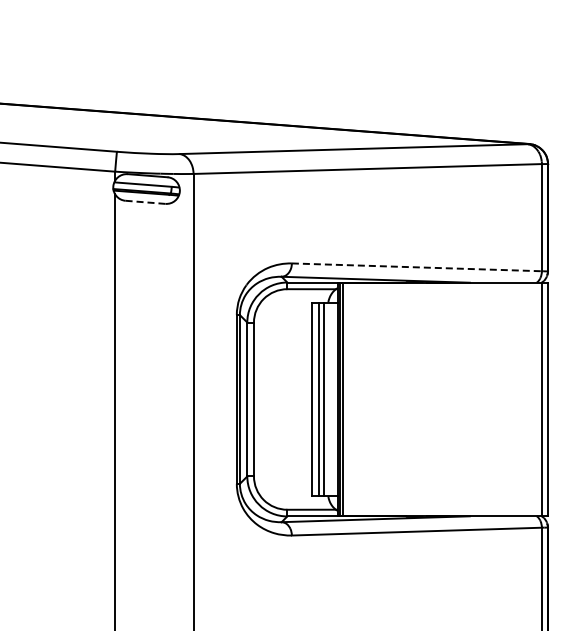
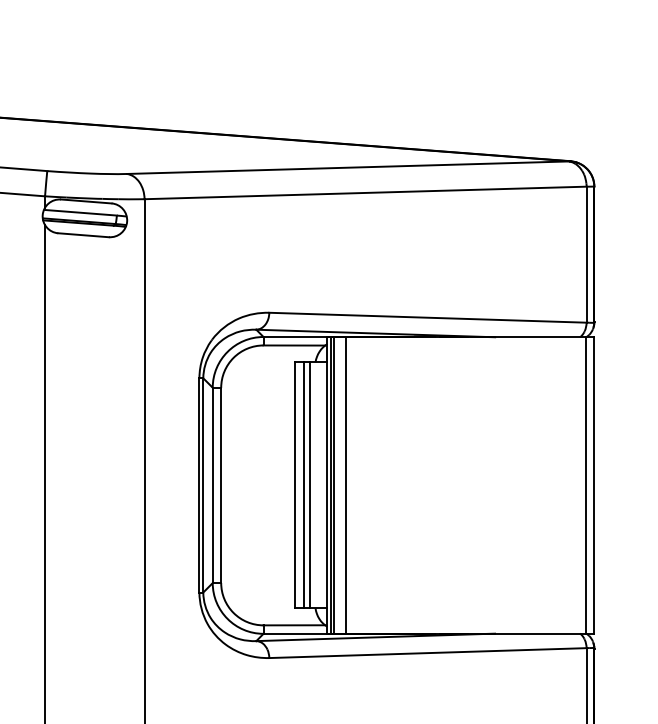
line: (146, 202) -> (84, 235), dashed -> solid
line: (417, 267) -> (428, 317), dashed -> solid
line: (352, 399) -> (346, 485), added

